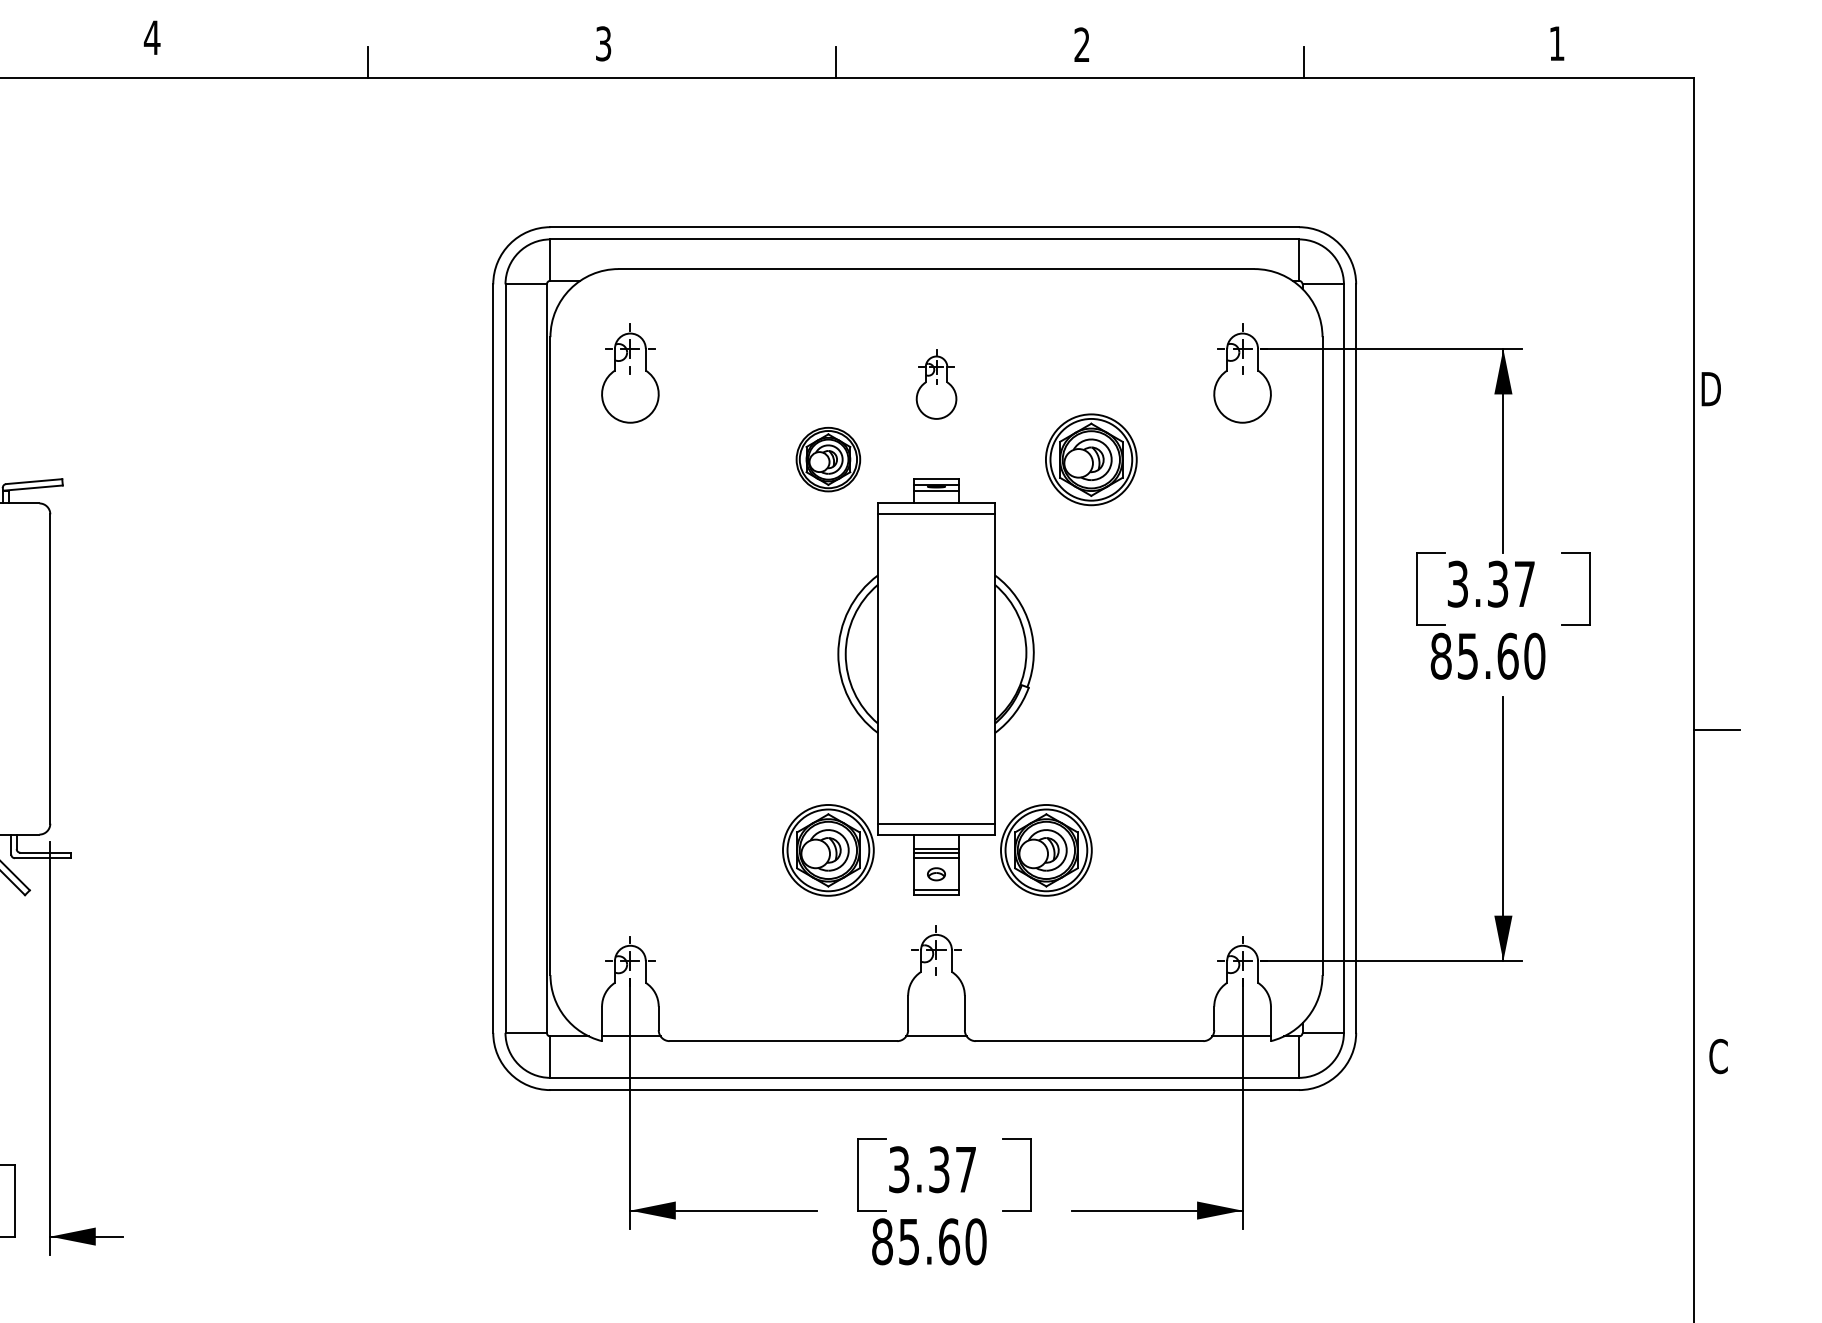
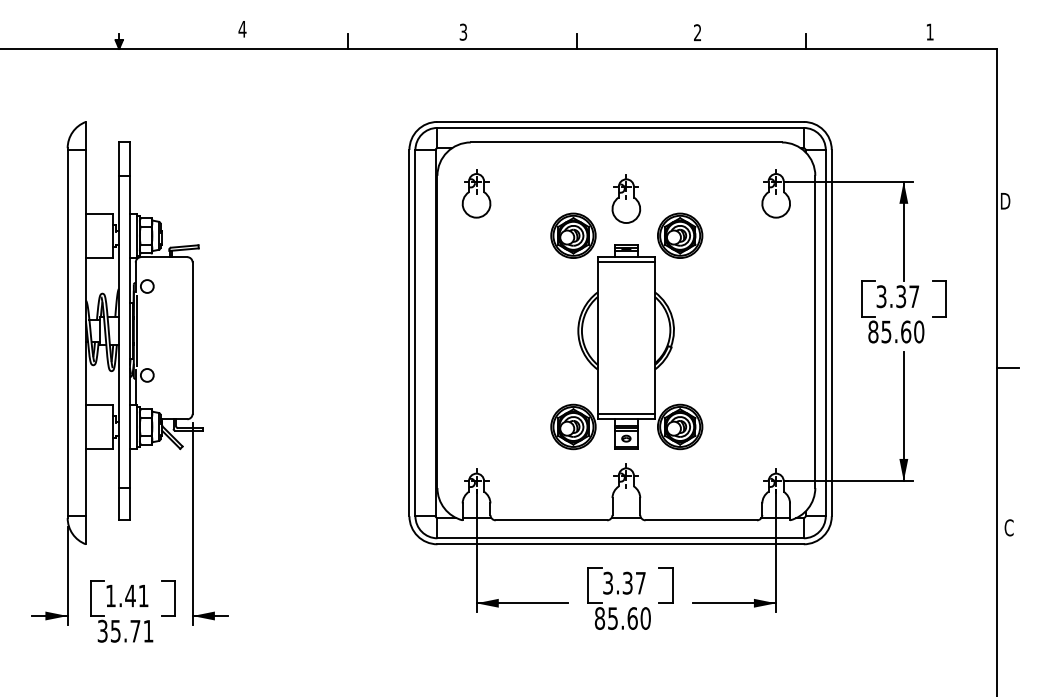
part: (936, 383) -> (626, 198), size x1.43
part: (828, 459) -> (573, 235), size x1.43
part: (1092, 459) -> (680, 235), moved

